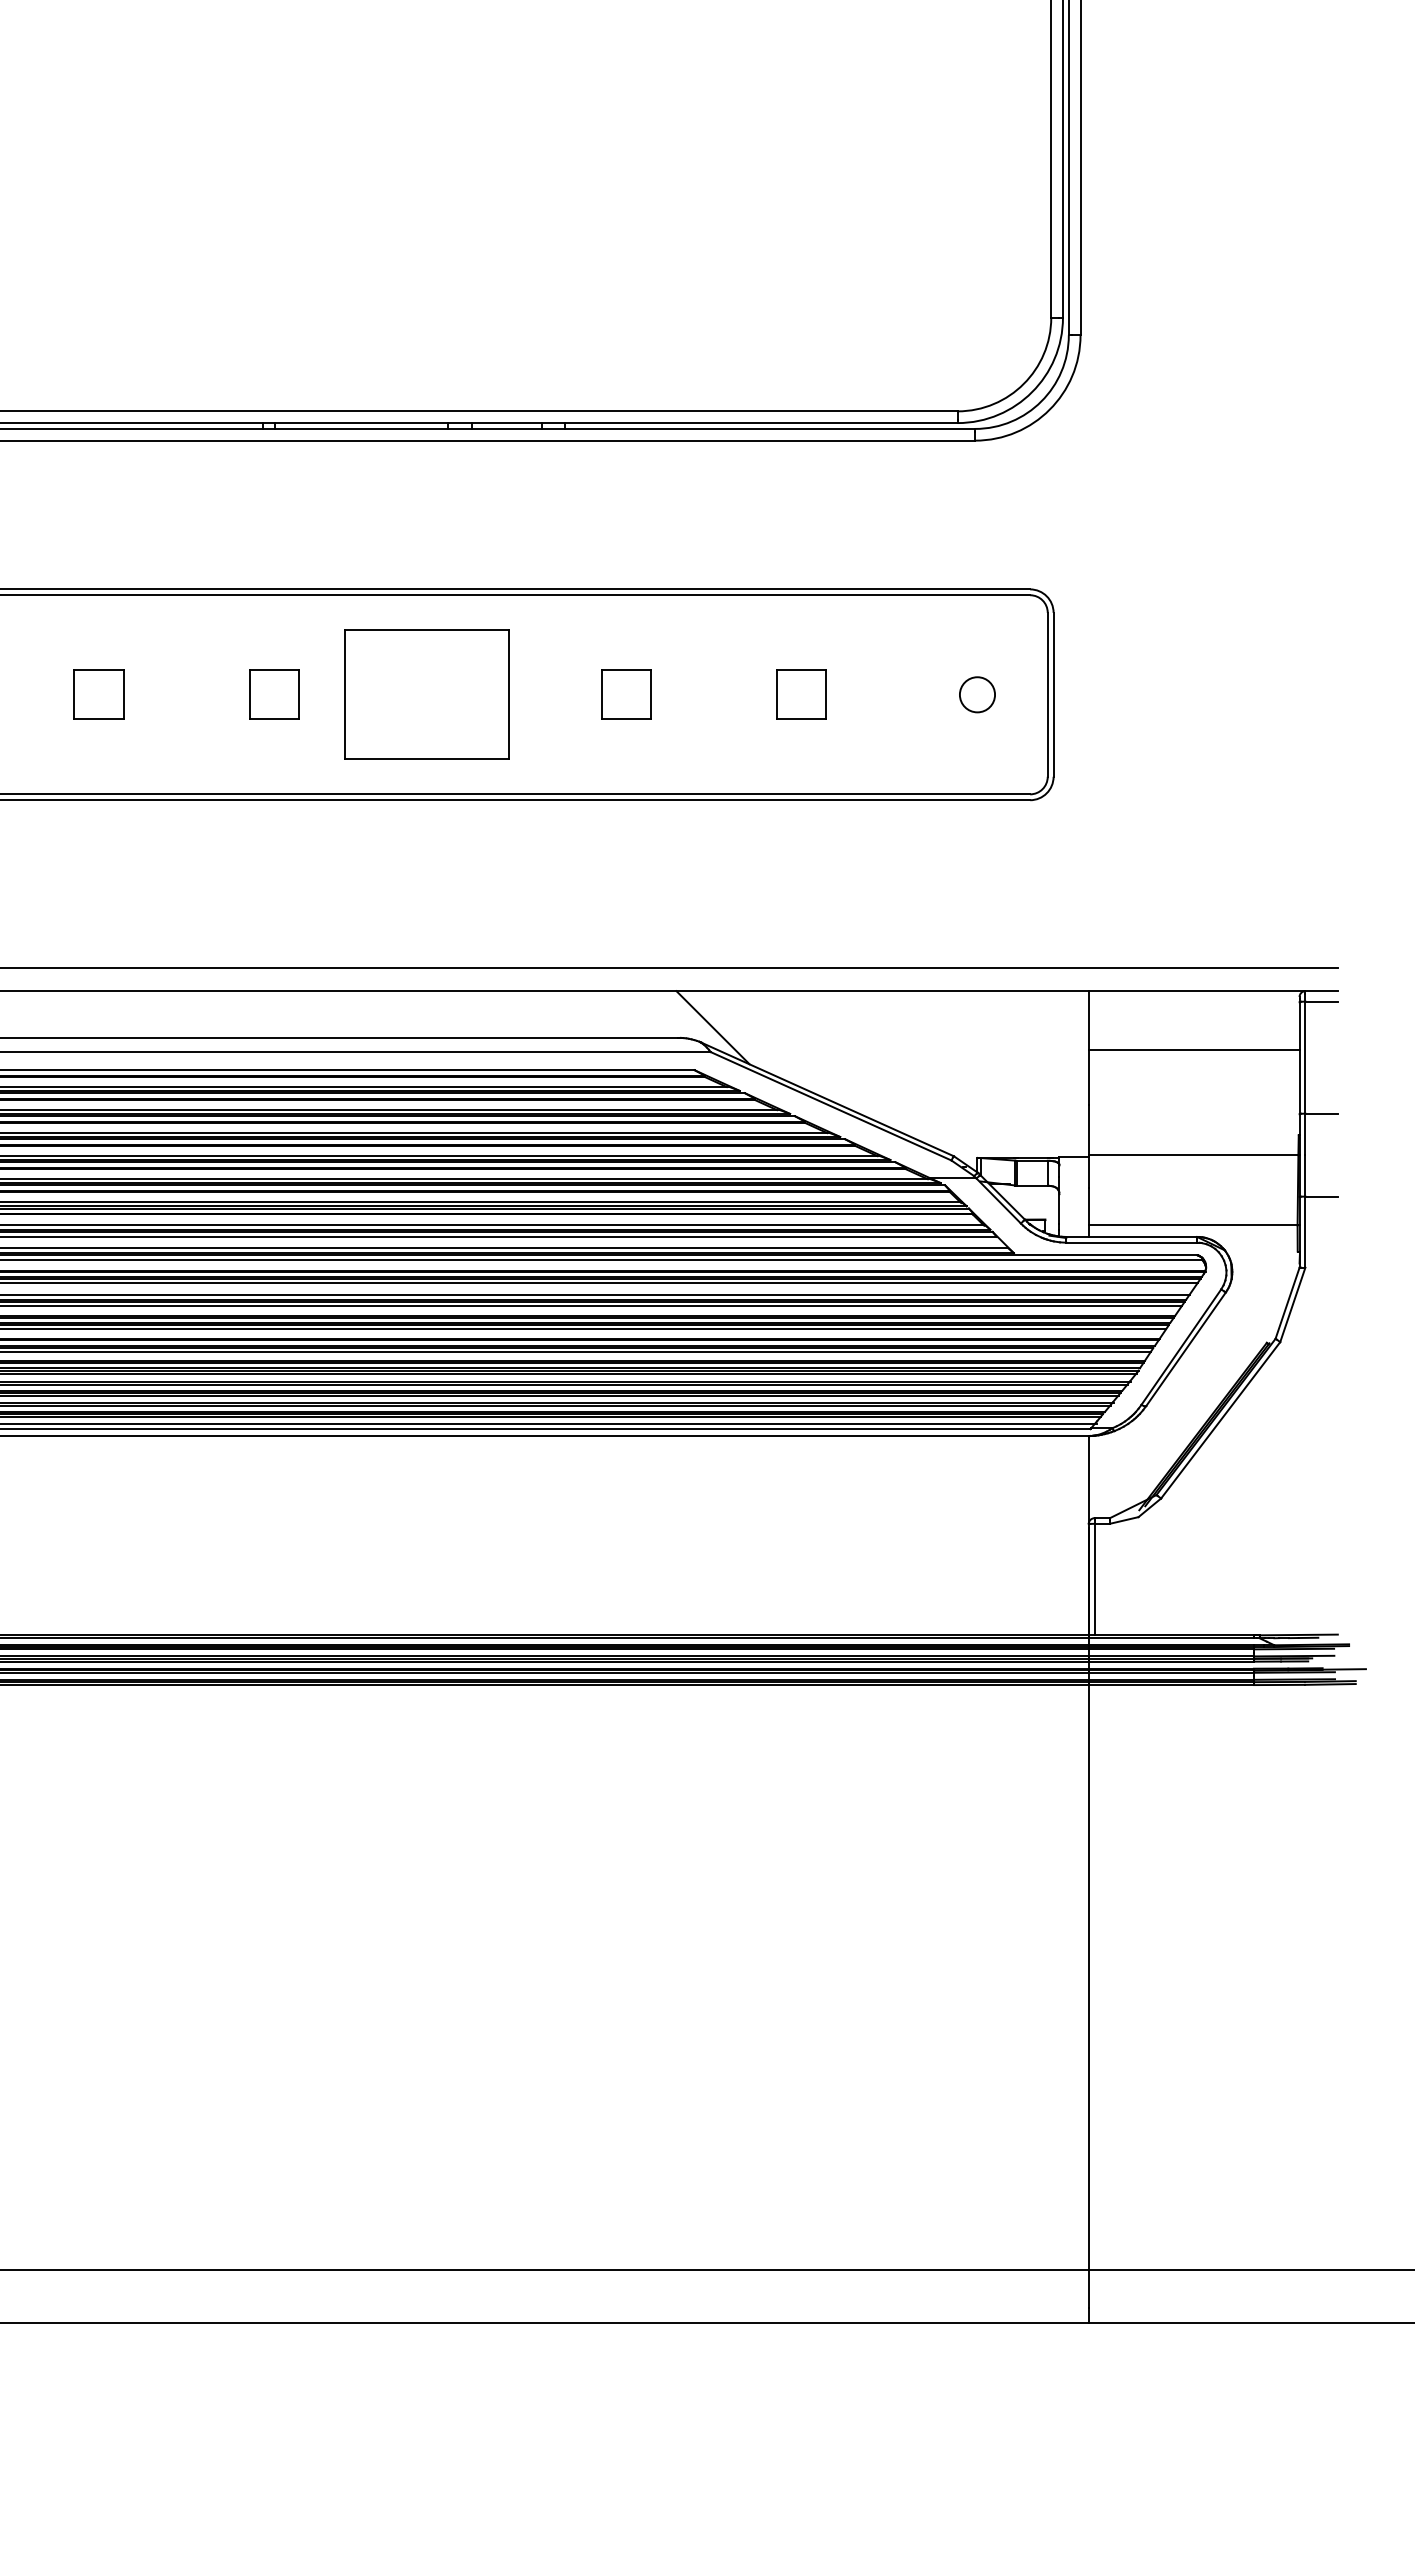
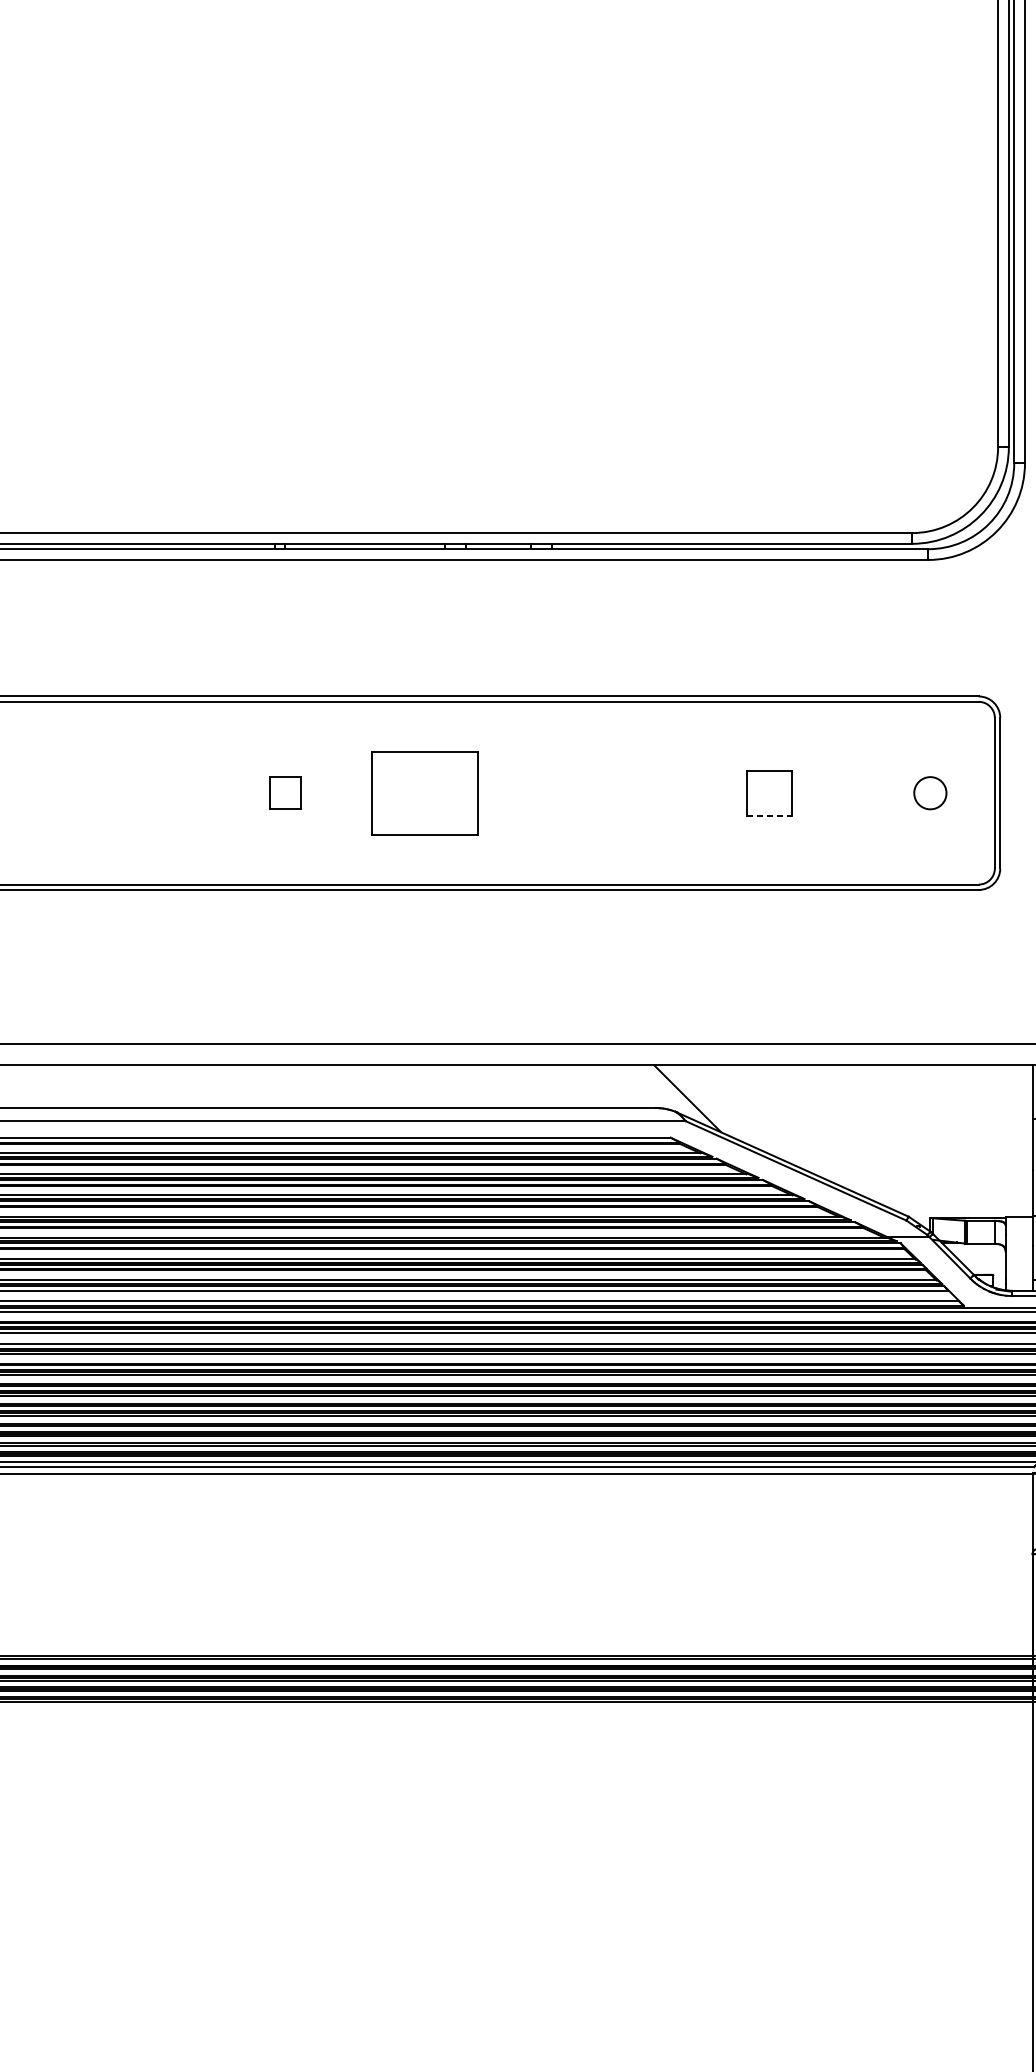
part: (98, 694) -> (123, 792), removed
part: (274, 694) -> (285, 792), size x0.7
part: (426, 694) -> (424, 792), size x0.7
part: (626, 694) -> (608, 792), removed
line: (801, 719) -> (768, 815), solid -> dashed

